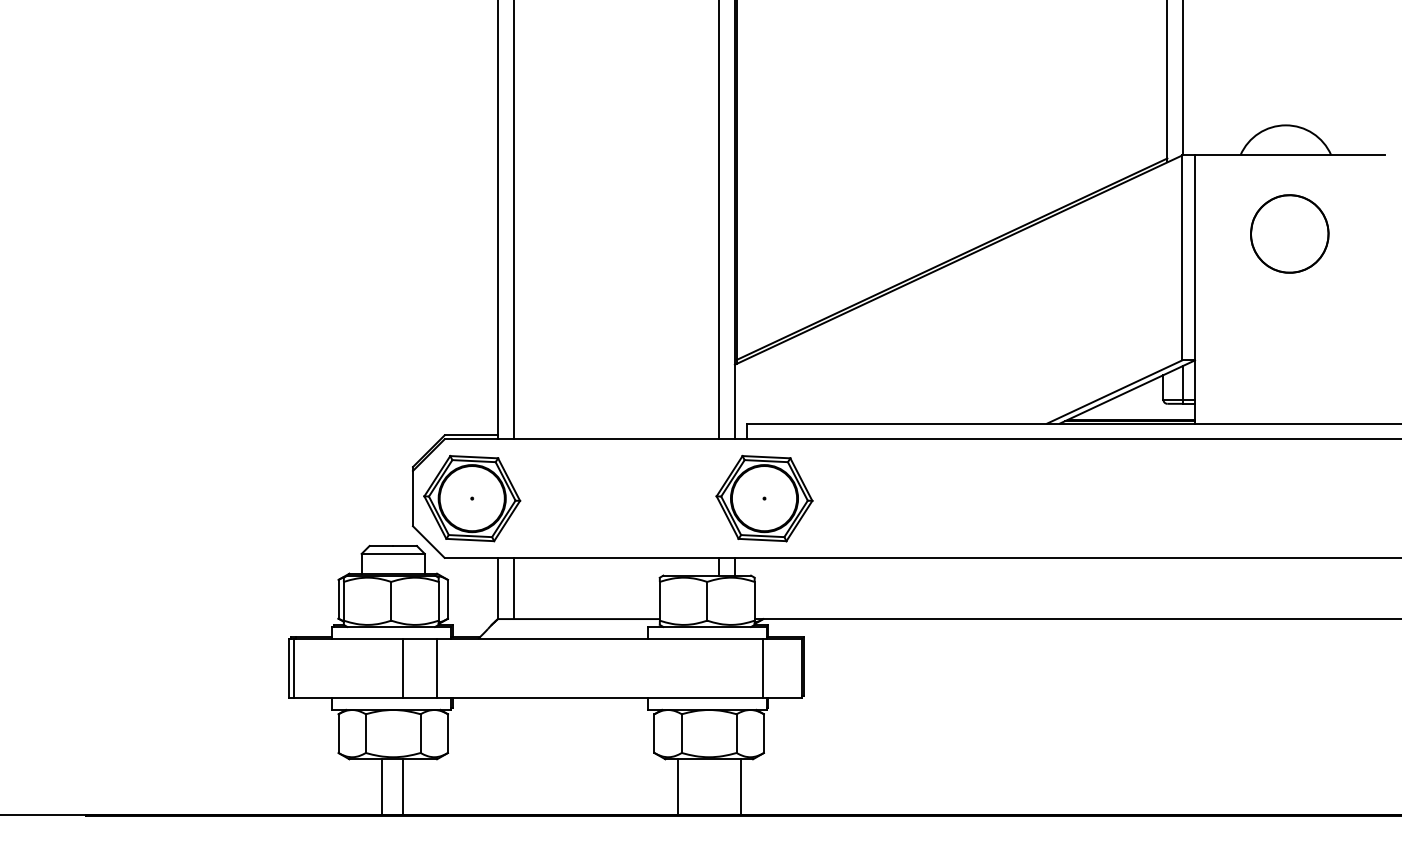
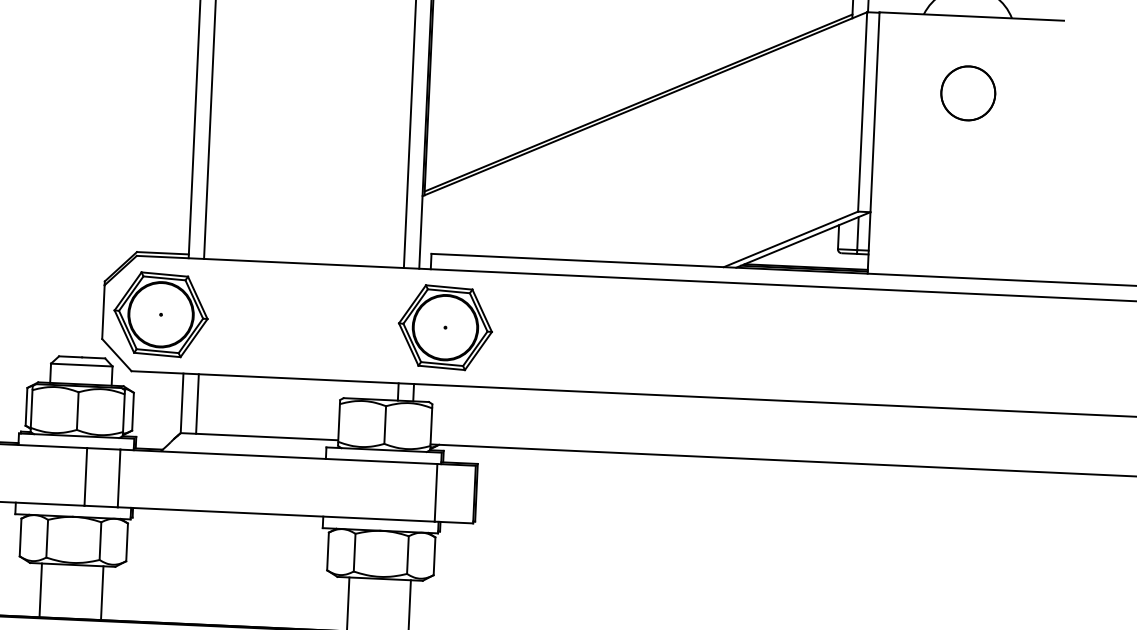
part: (1289, 233) -> (967, 92), size x0.71
line: (381, 786) -> (101, 592), moved
line: (402, 786) -> (40, 589), moved

